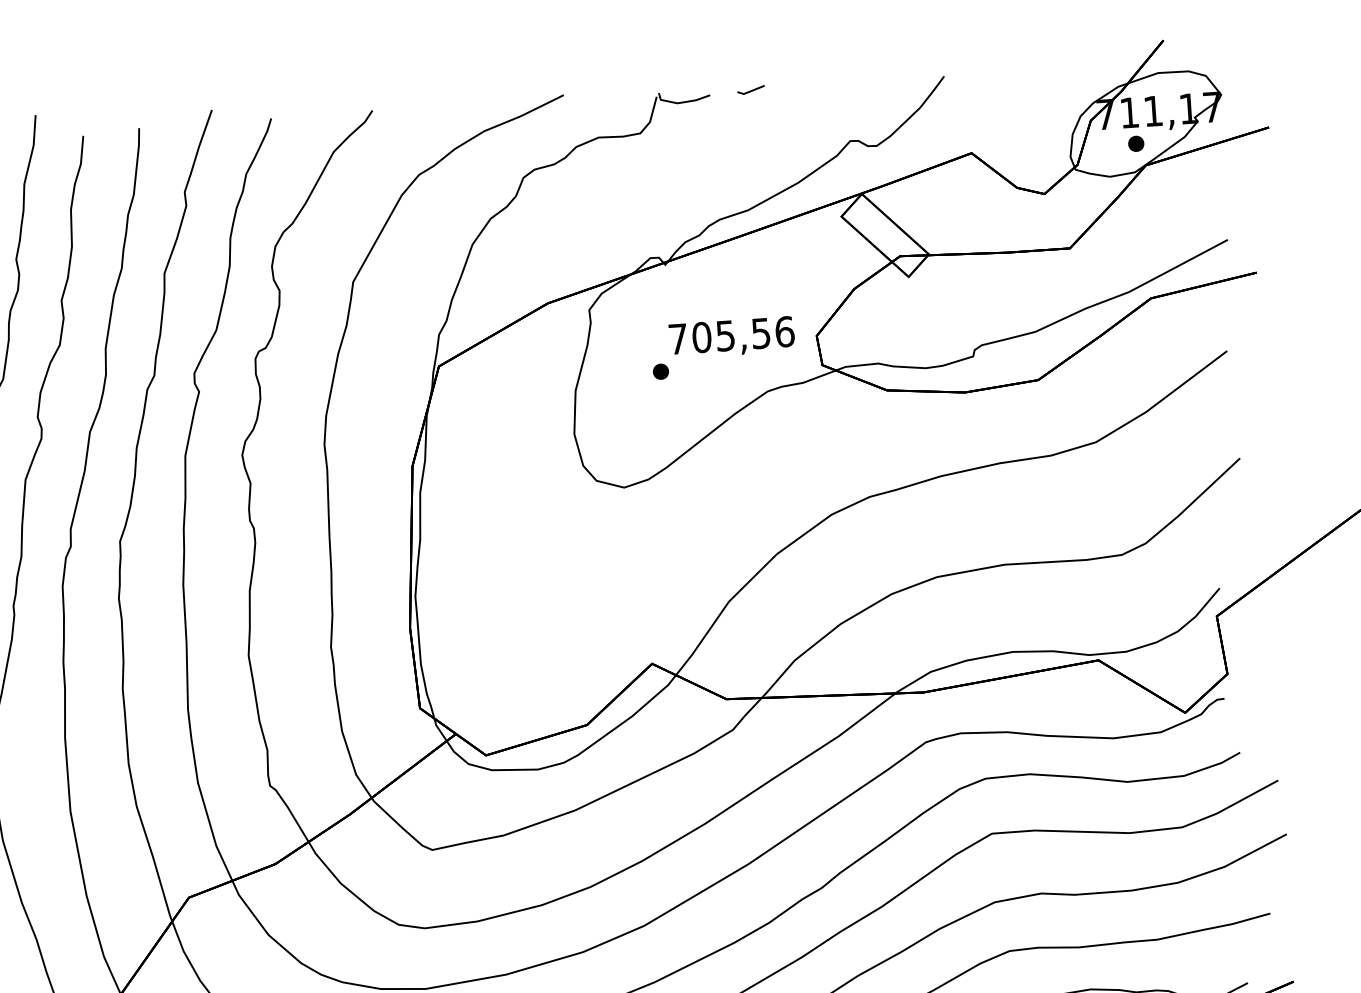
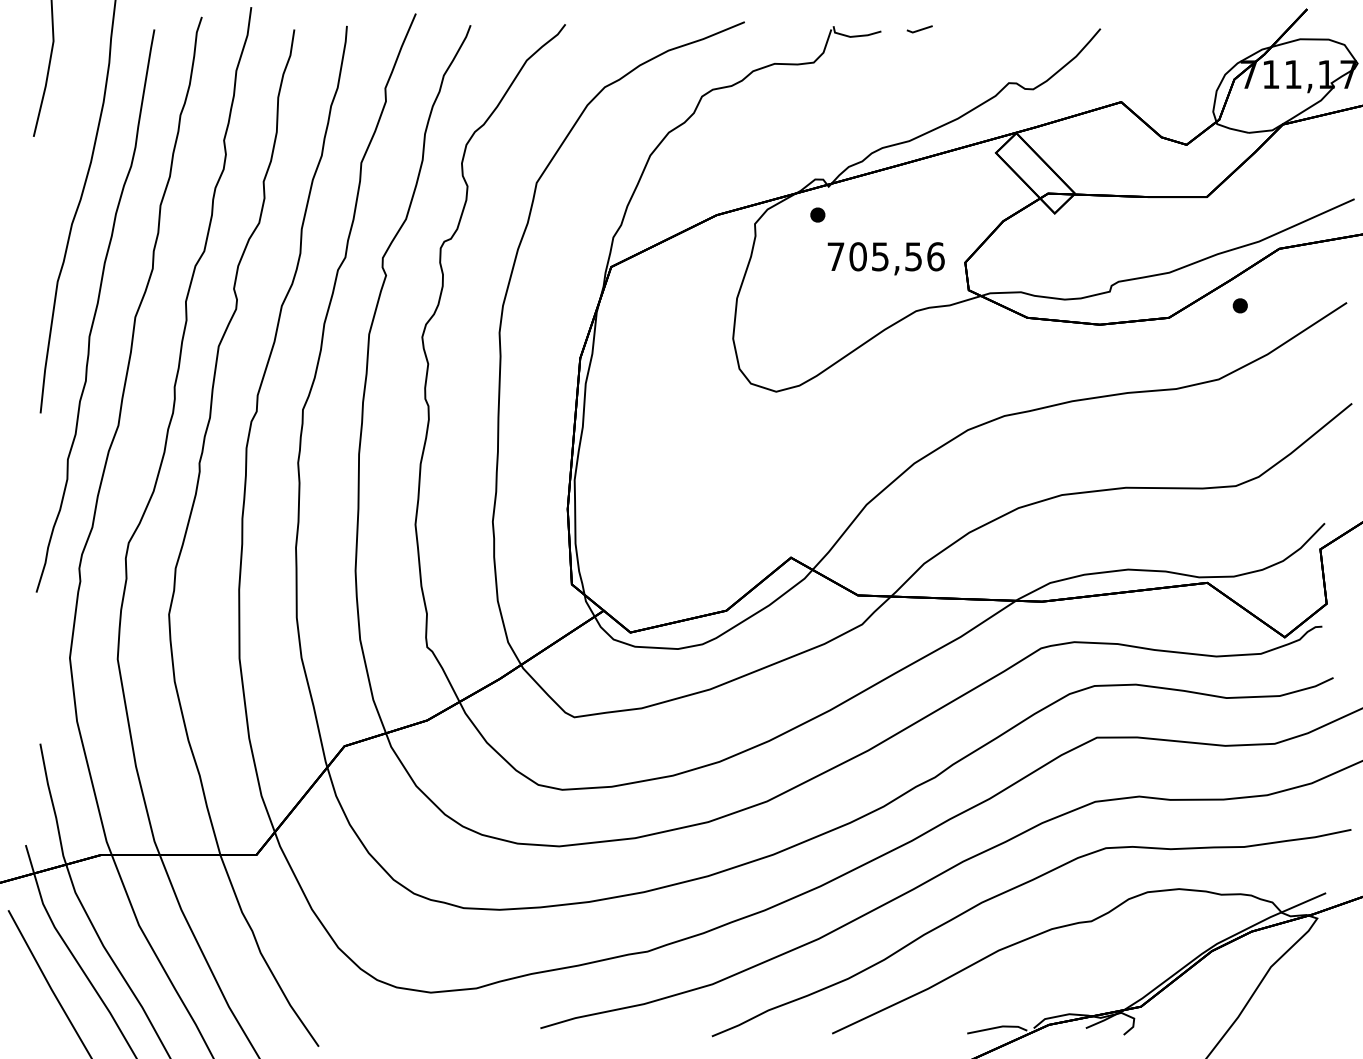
part: (1135, 143) -> (1239, 305), moved
part: (660, 371) -> (817, 214), moved

